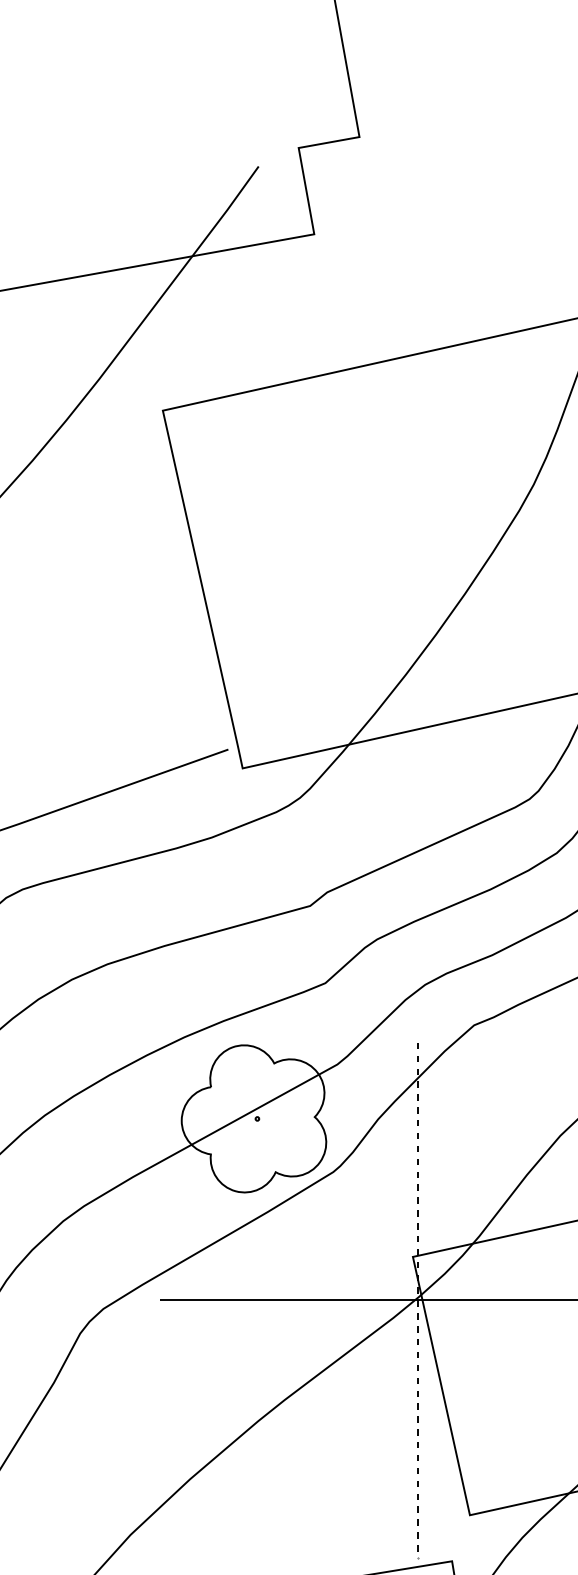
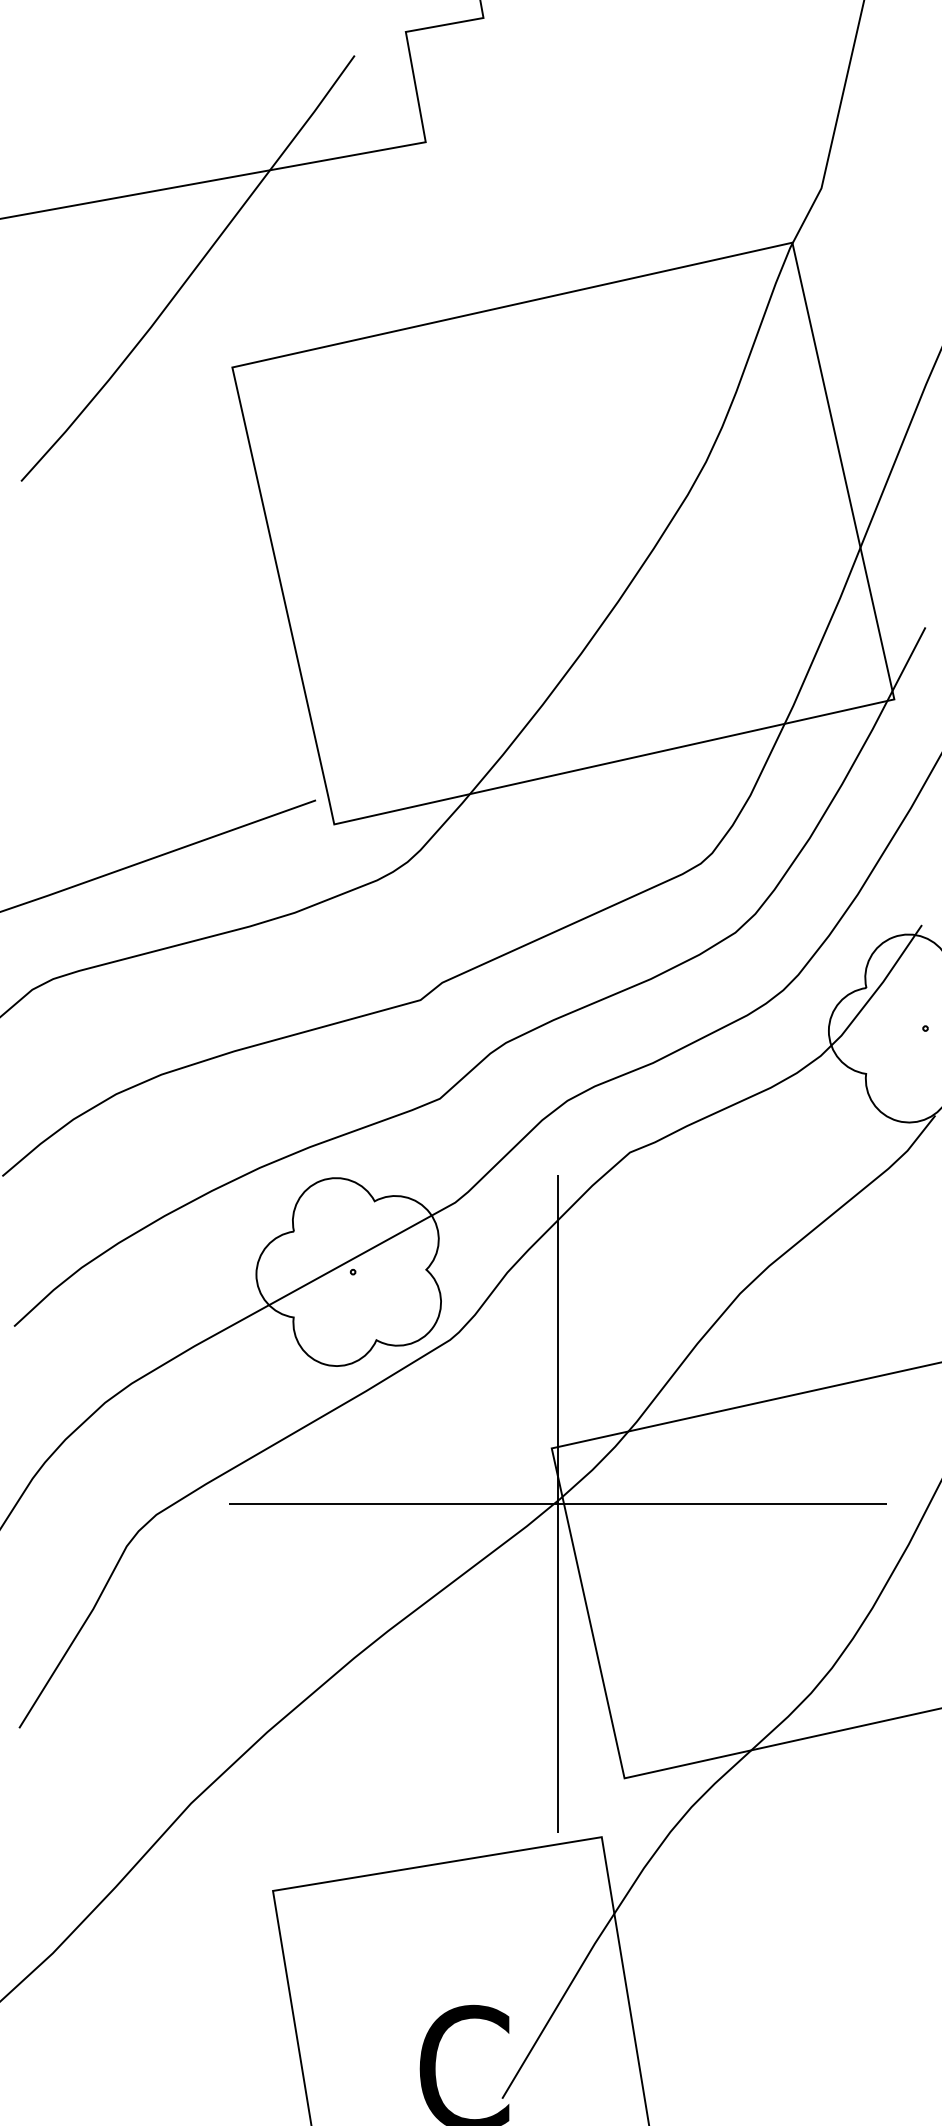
line: (417, 1300) -> (557, 1504), dashed -> solid

